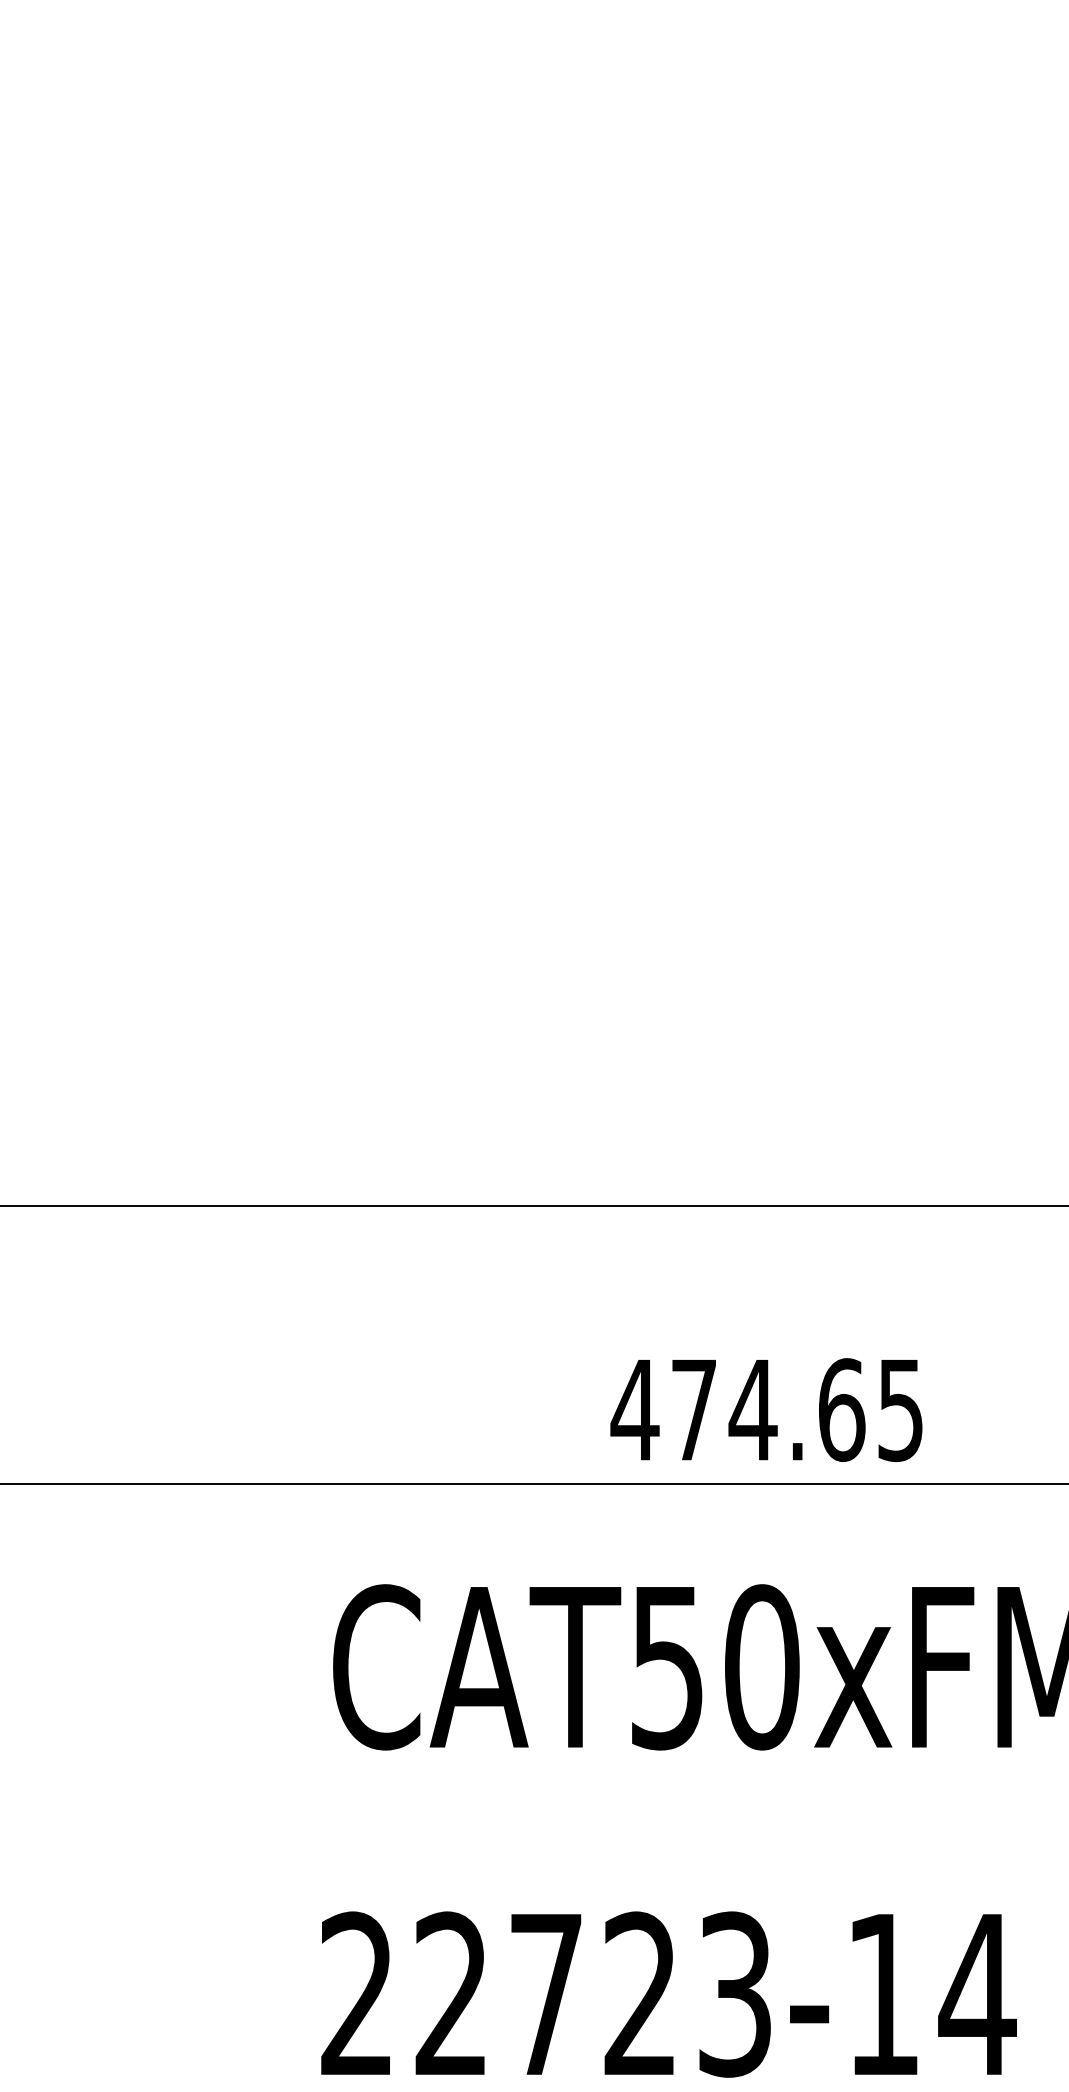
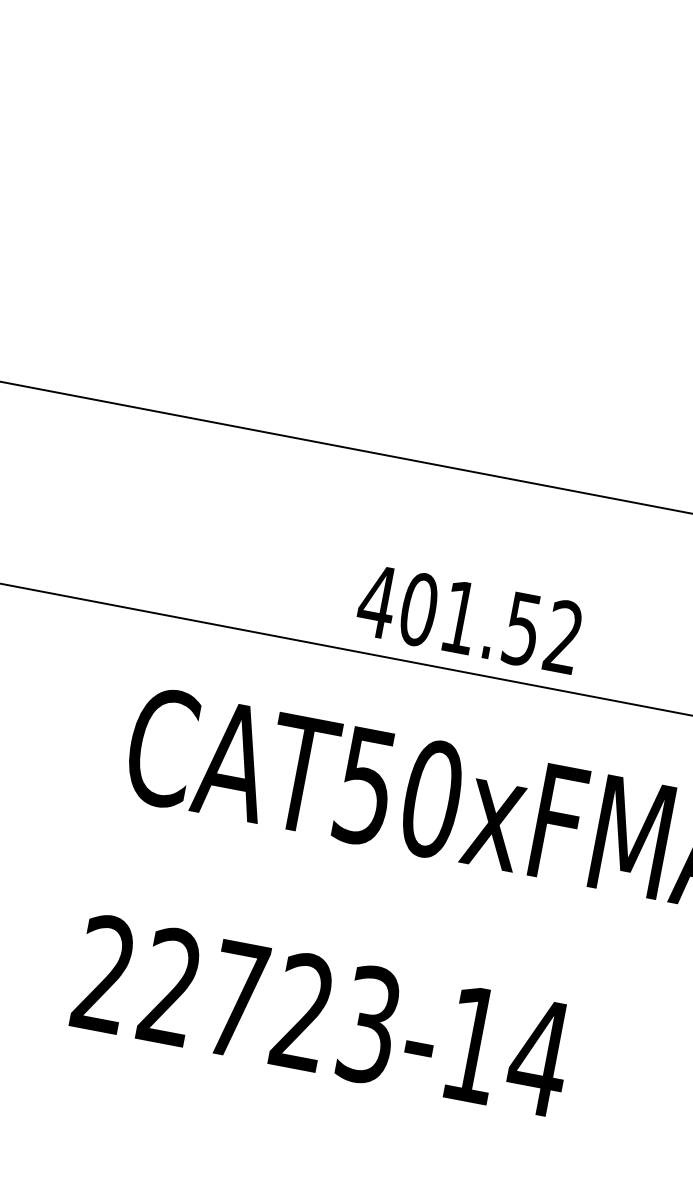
text: (796, 1410) -> (490, 623), 474.65 -> 401.52

